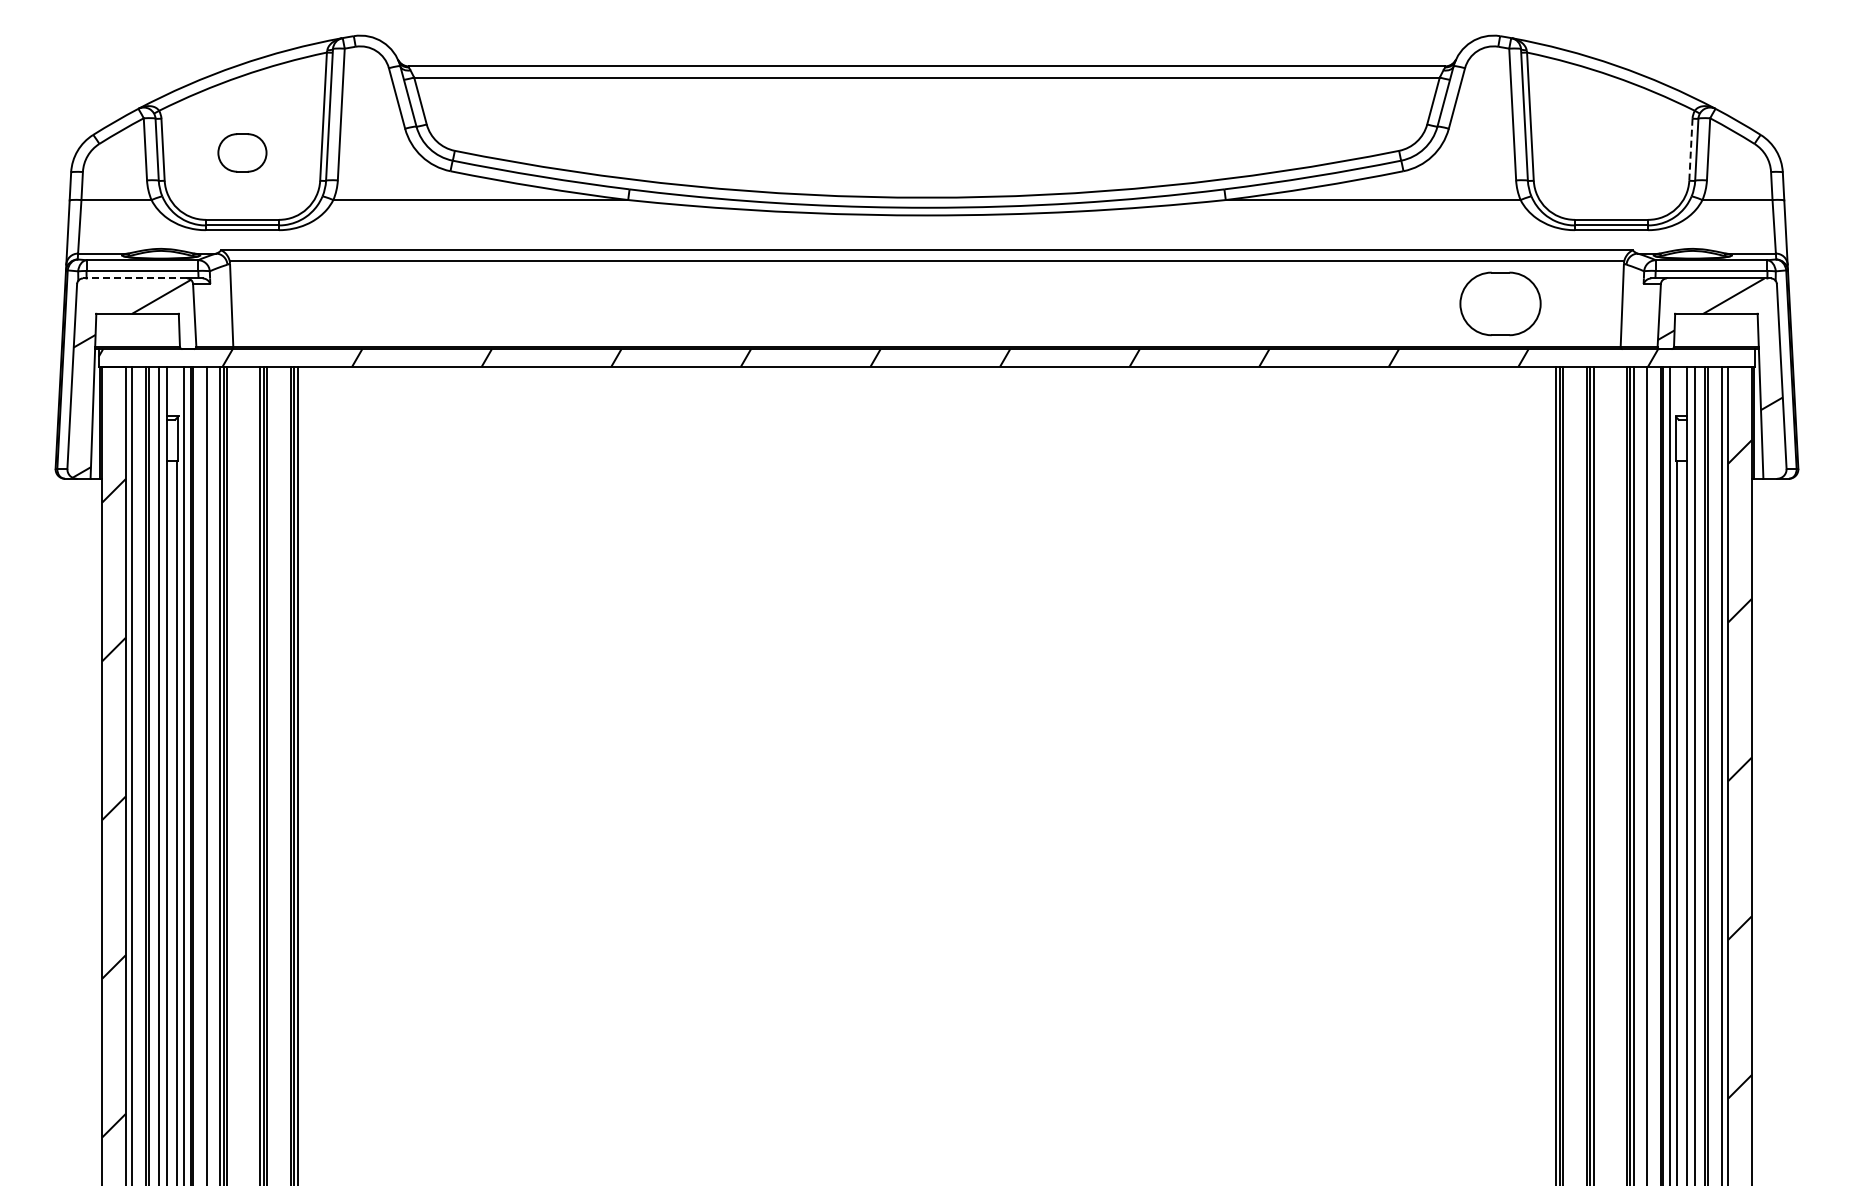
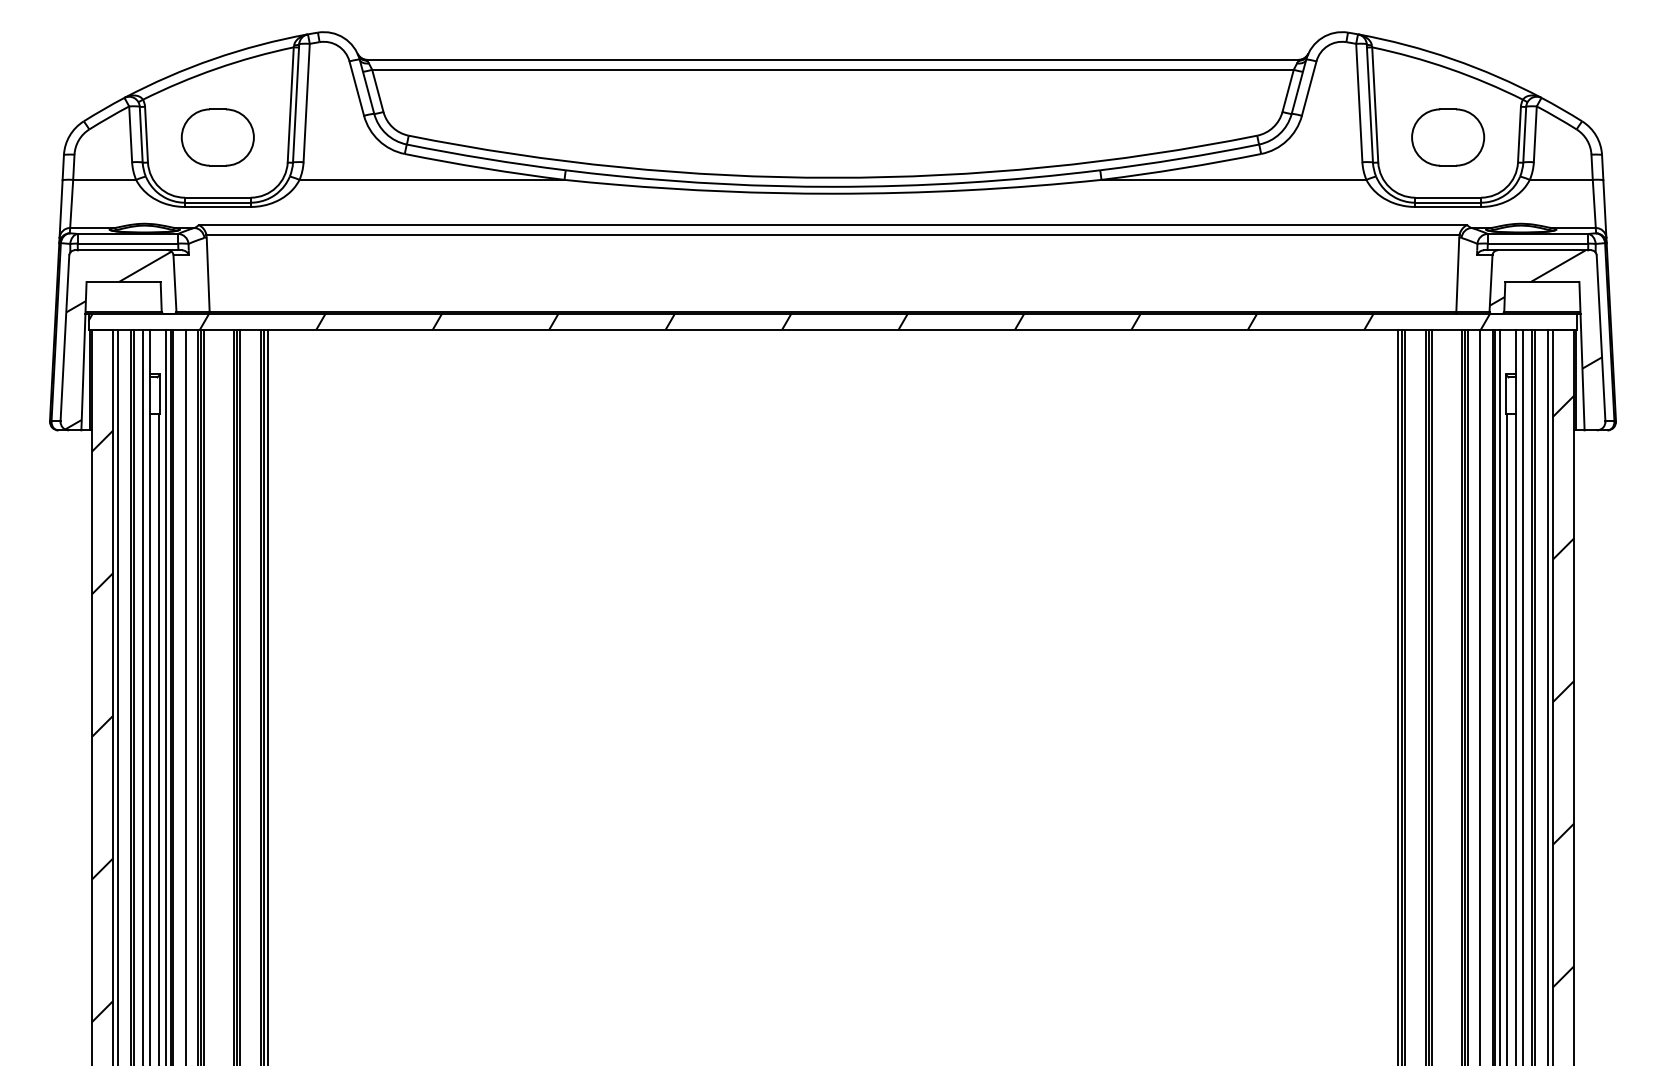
line: (1690, 150) -> (1519, 135), dashed -> solid
part: (242, 152) -> (217, 137), size x1.67
line: (134, 278) -> (120, 250), dashed -> solid
part: (1500, 303) -> (1448, 137), moved

